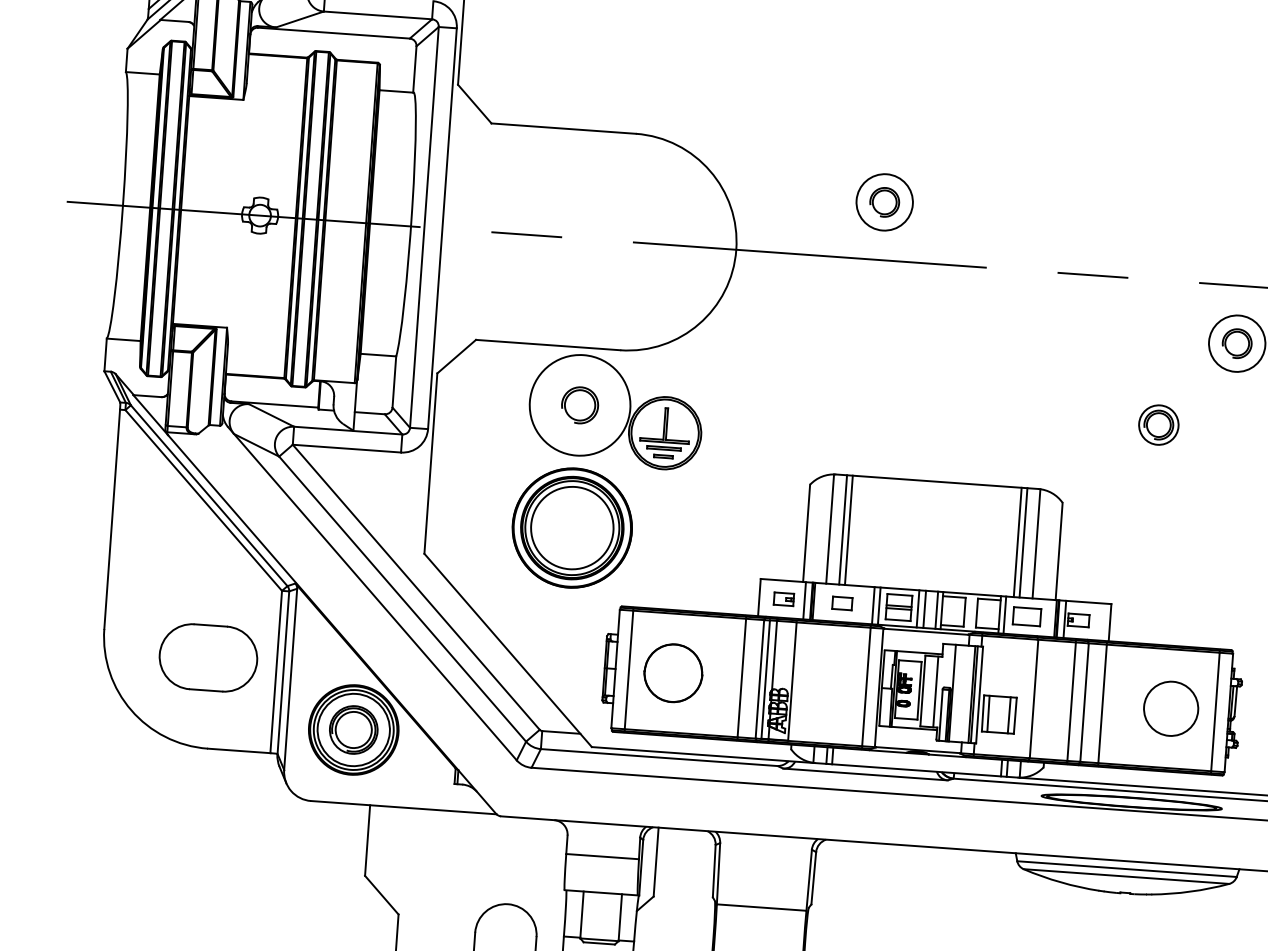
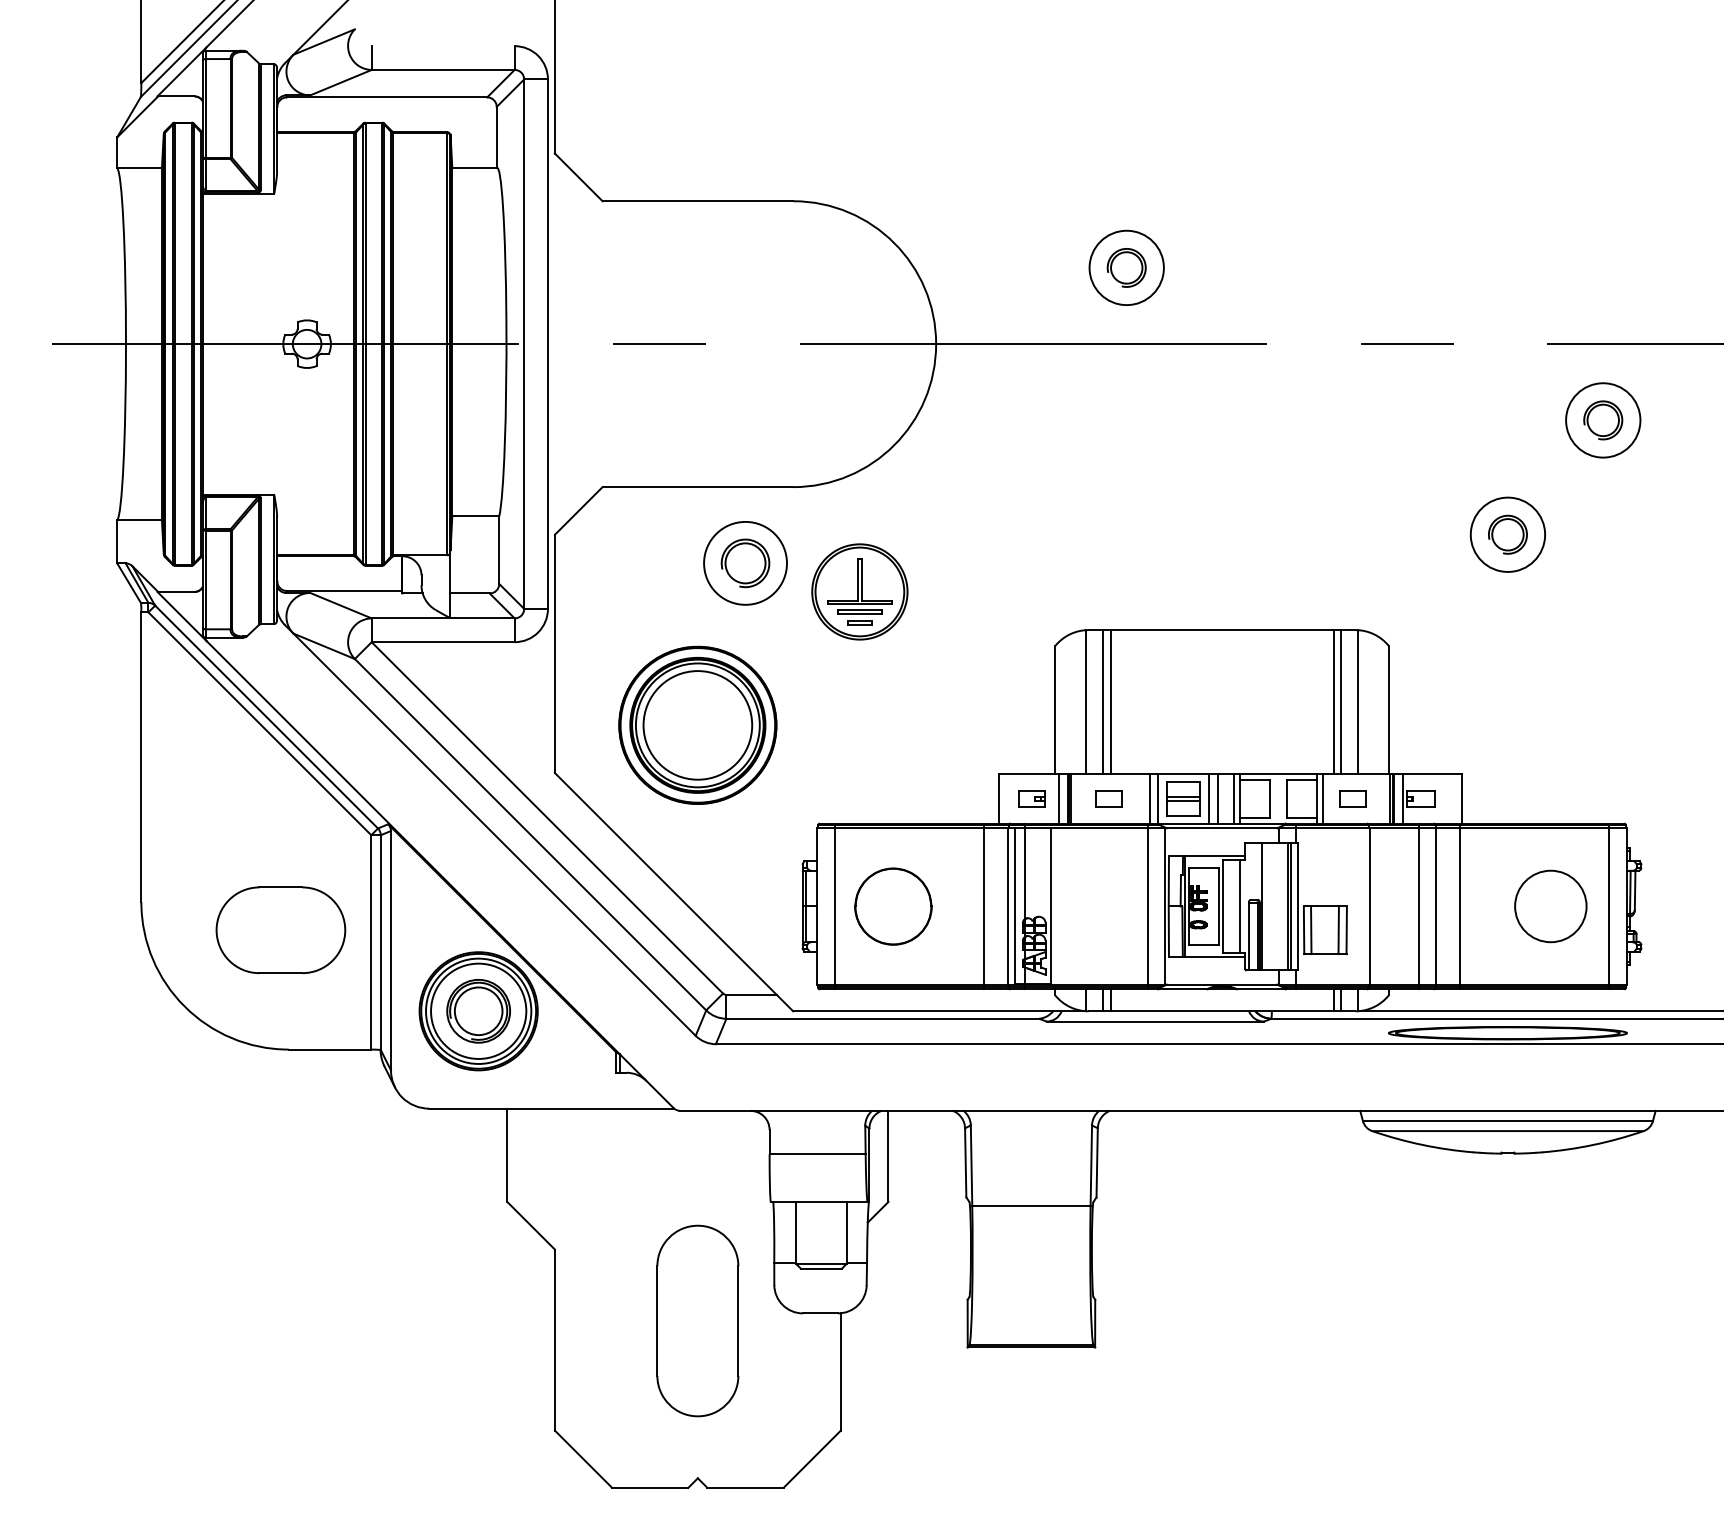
circle: (580, 404) -> (745, 562), size x0.62
circle: (1158, 424) -> (1507, 534), size x1.43
part: (572, 527) -> (697, 724), moved
part: (1026, 616) -> (1352, 798), size x0.71

